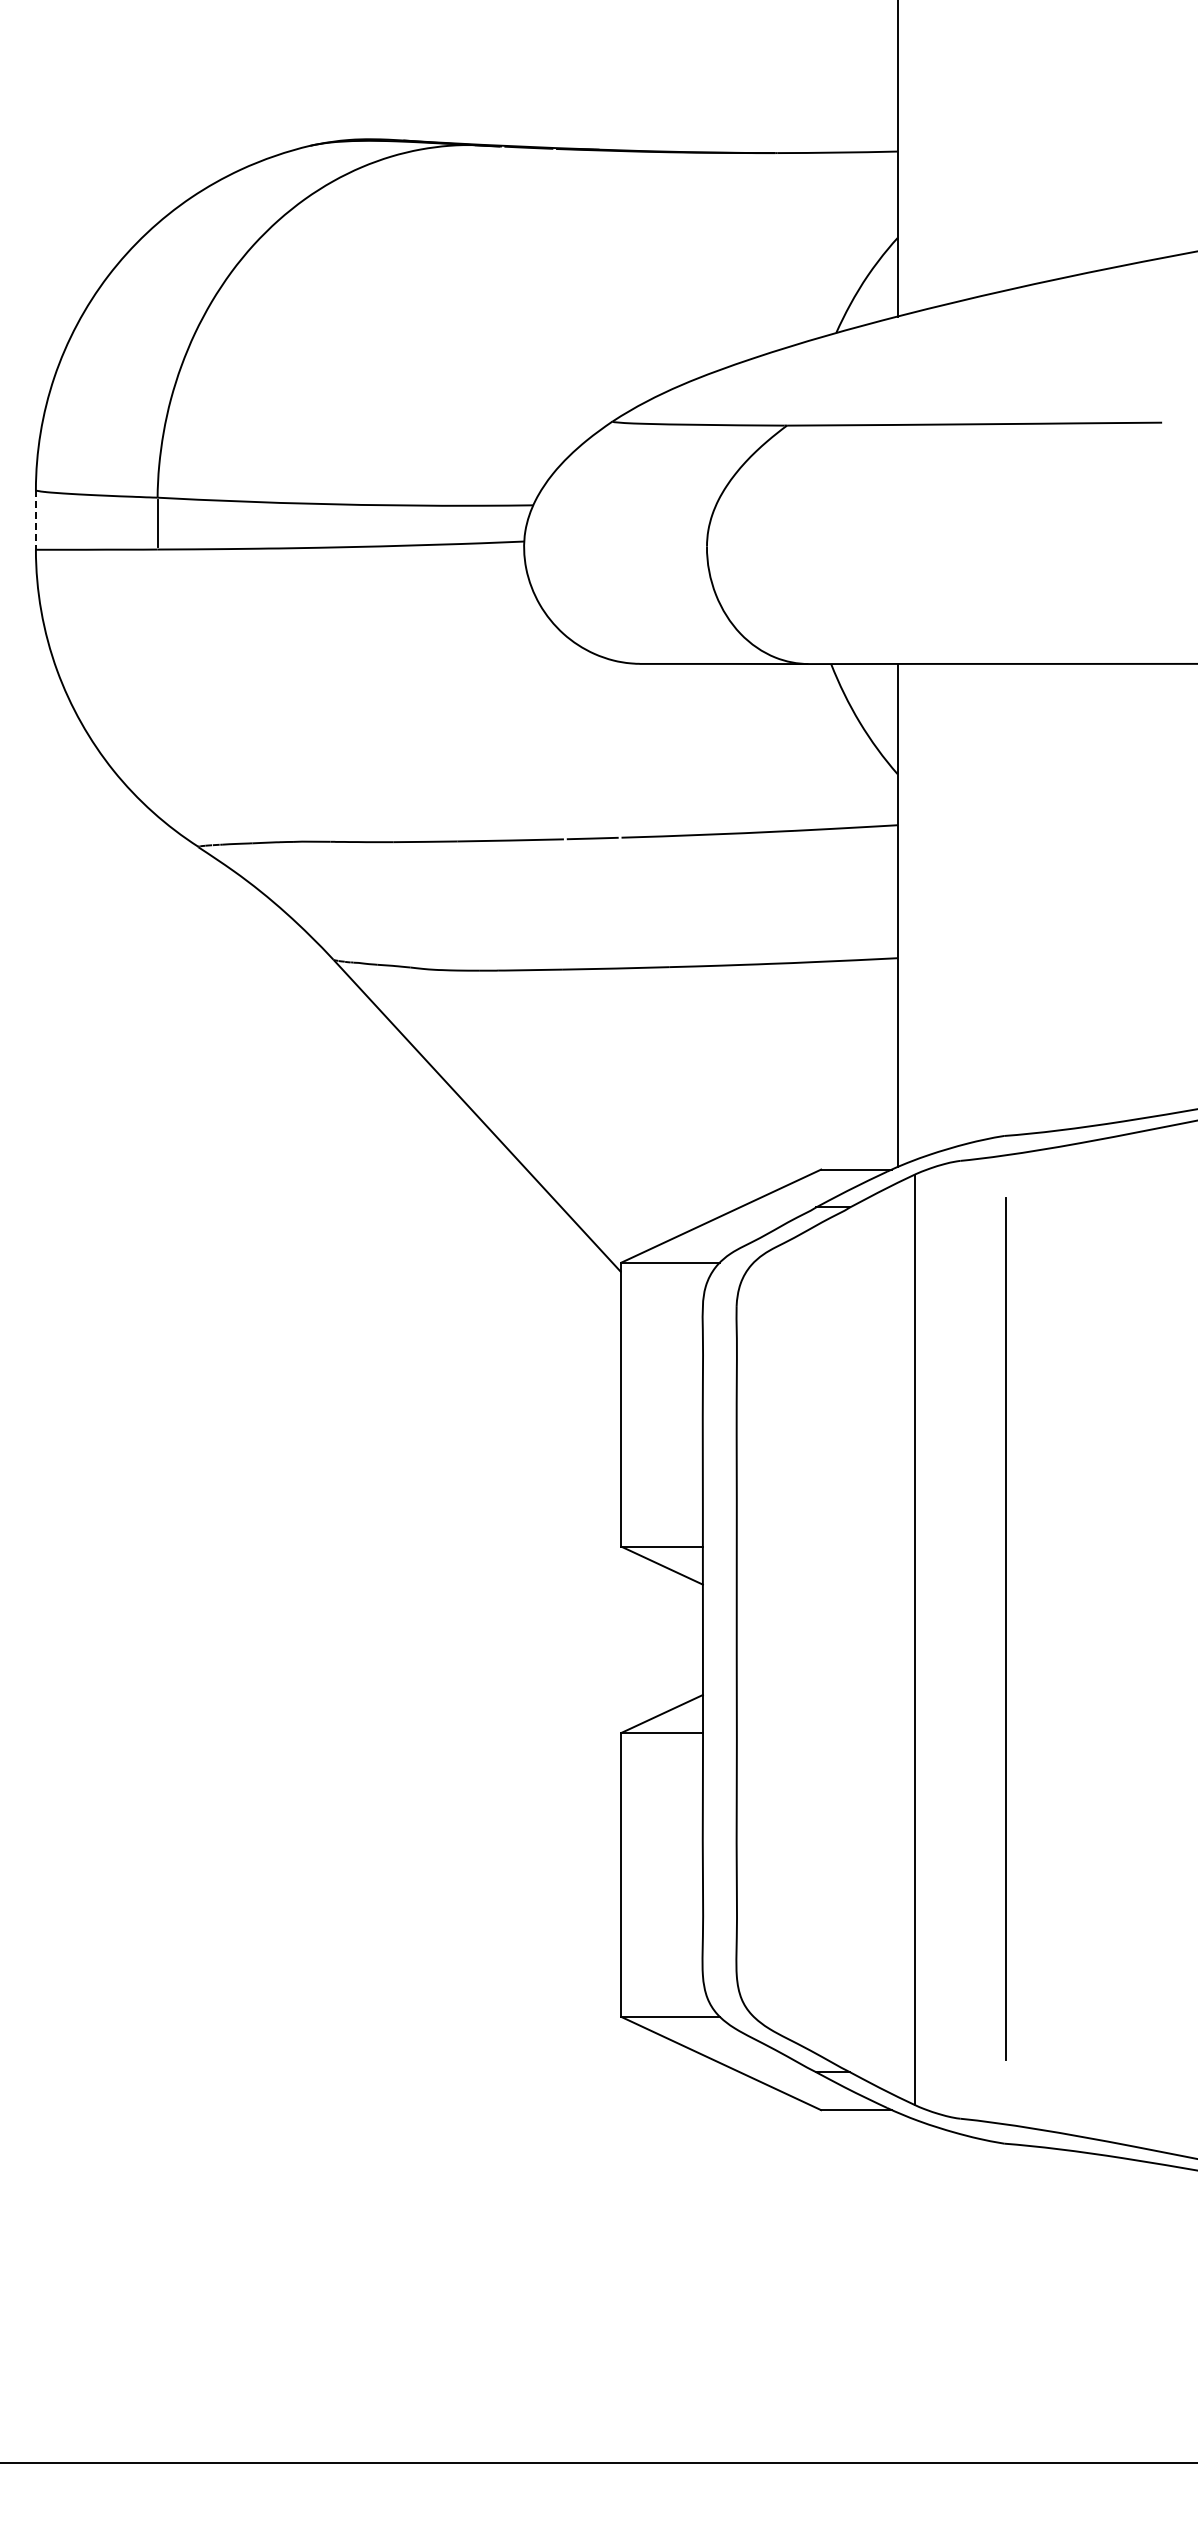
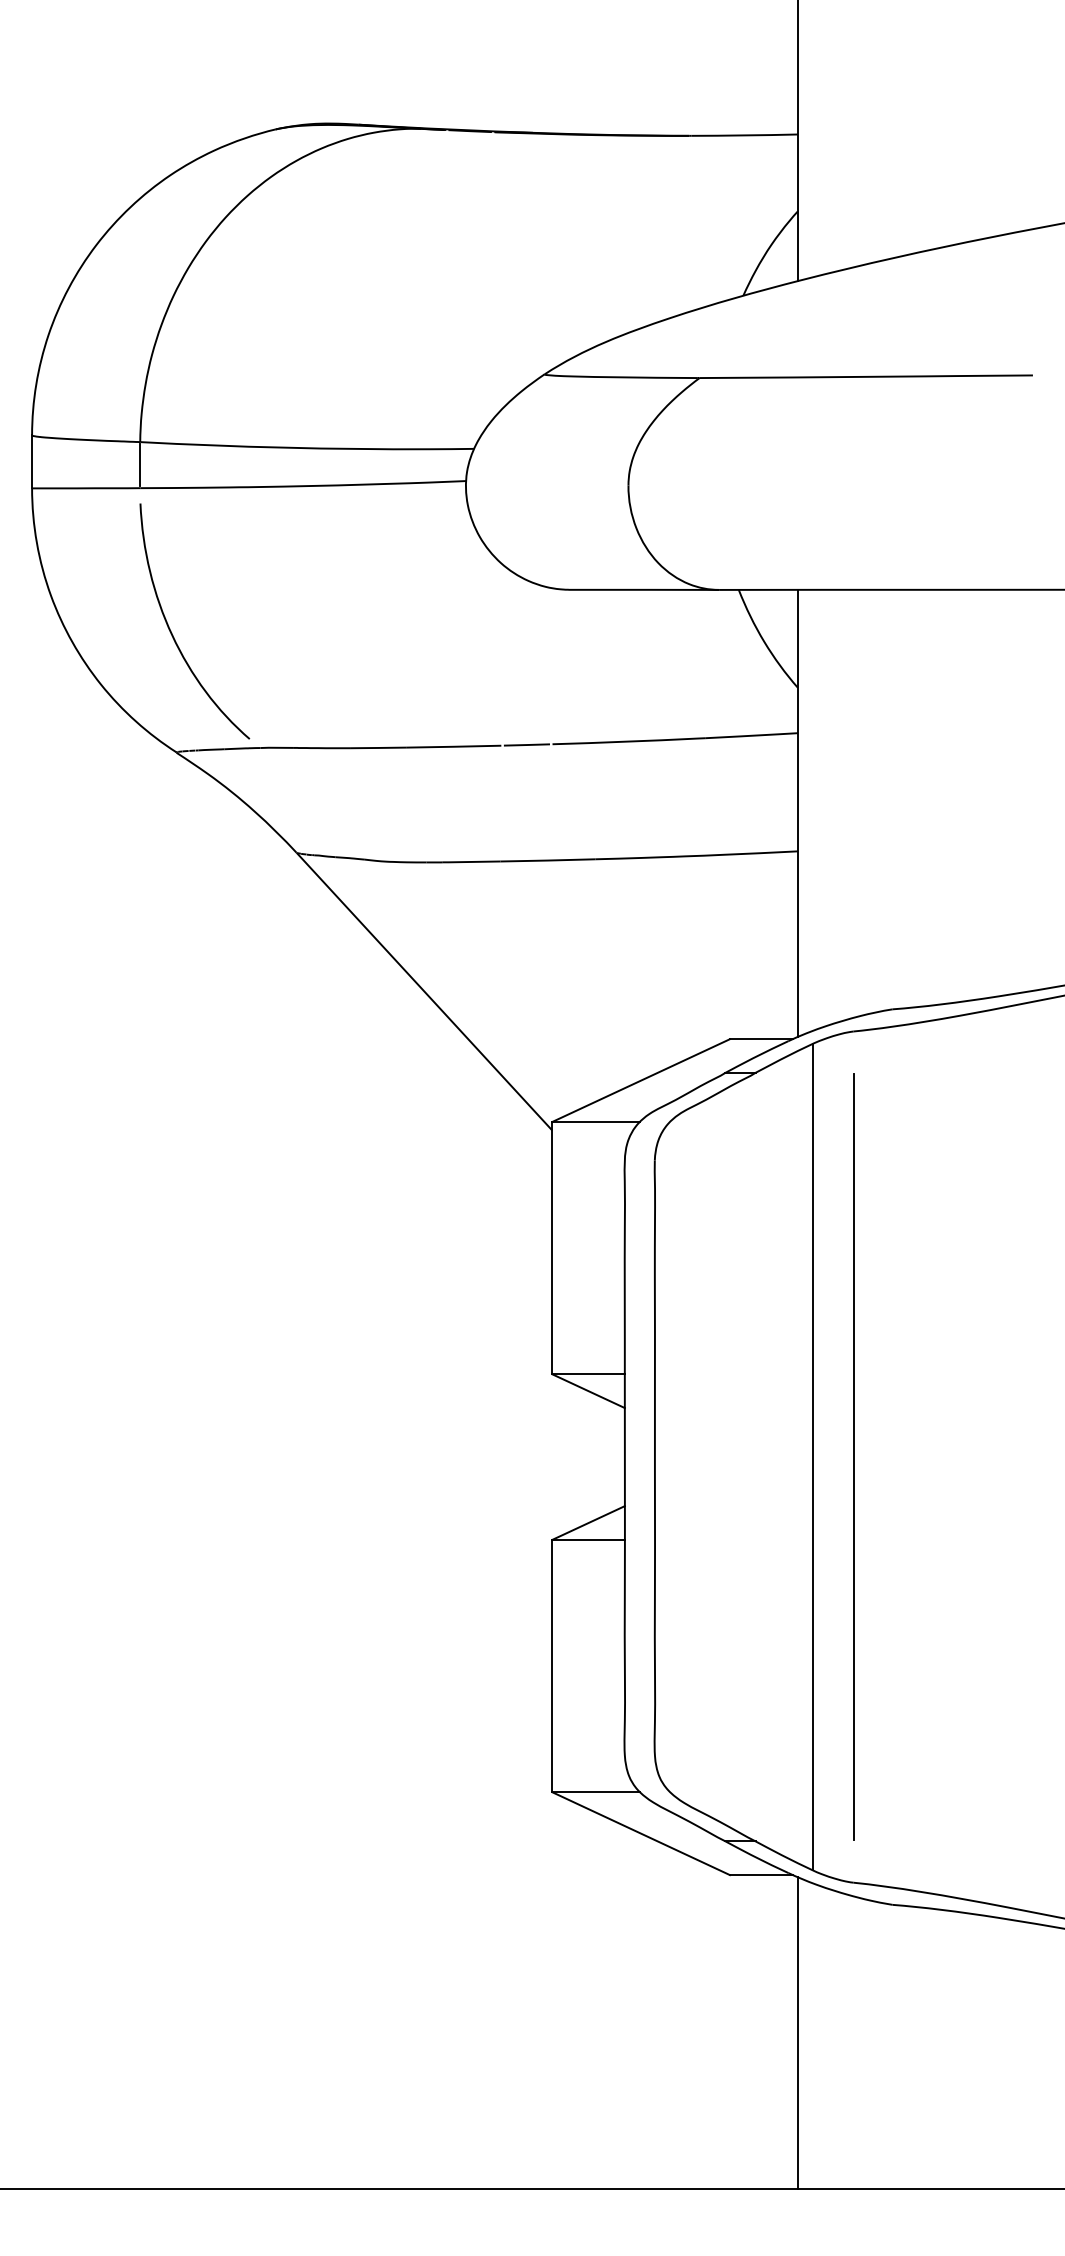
line: (35, 519) -> (31, 461), dashed -> solid
curve: (192, 709) -> (171, 630), added
line: (1005, 1628) -> (852, 1456), moved
line: (897, 2287) -> (797, 2032), added

